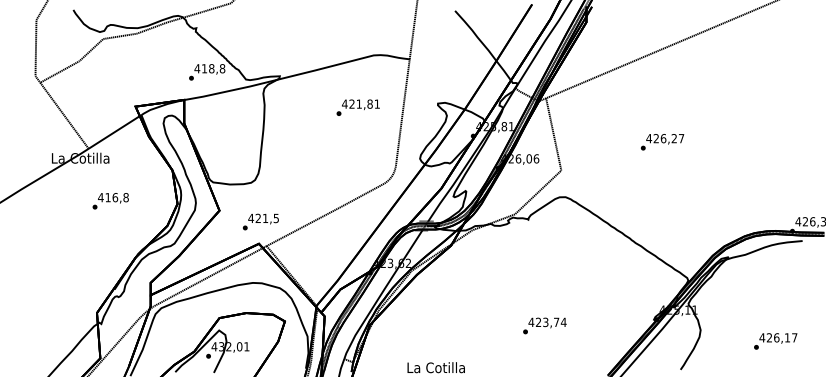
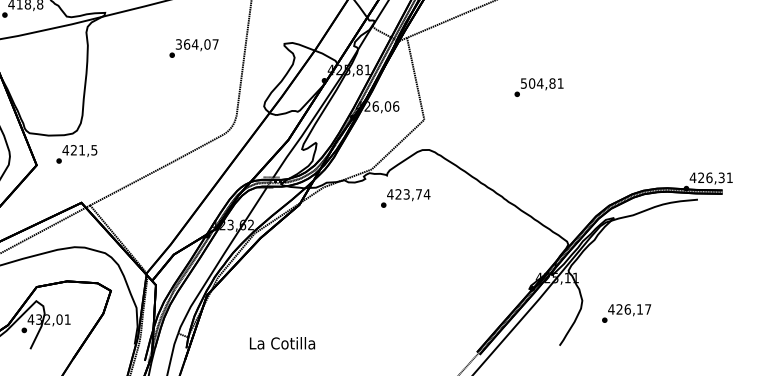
text: (360, 103) -> (196, 43), 421,81 -> 364,07
text: (665, 138) -> (542, 83), 426,27 -> 504,81
text: (260, 221) -> (76, 153), moved
text: (544, 325) -> (405, 197), moved
text: (775, 341) -> (626, 313), moved

